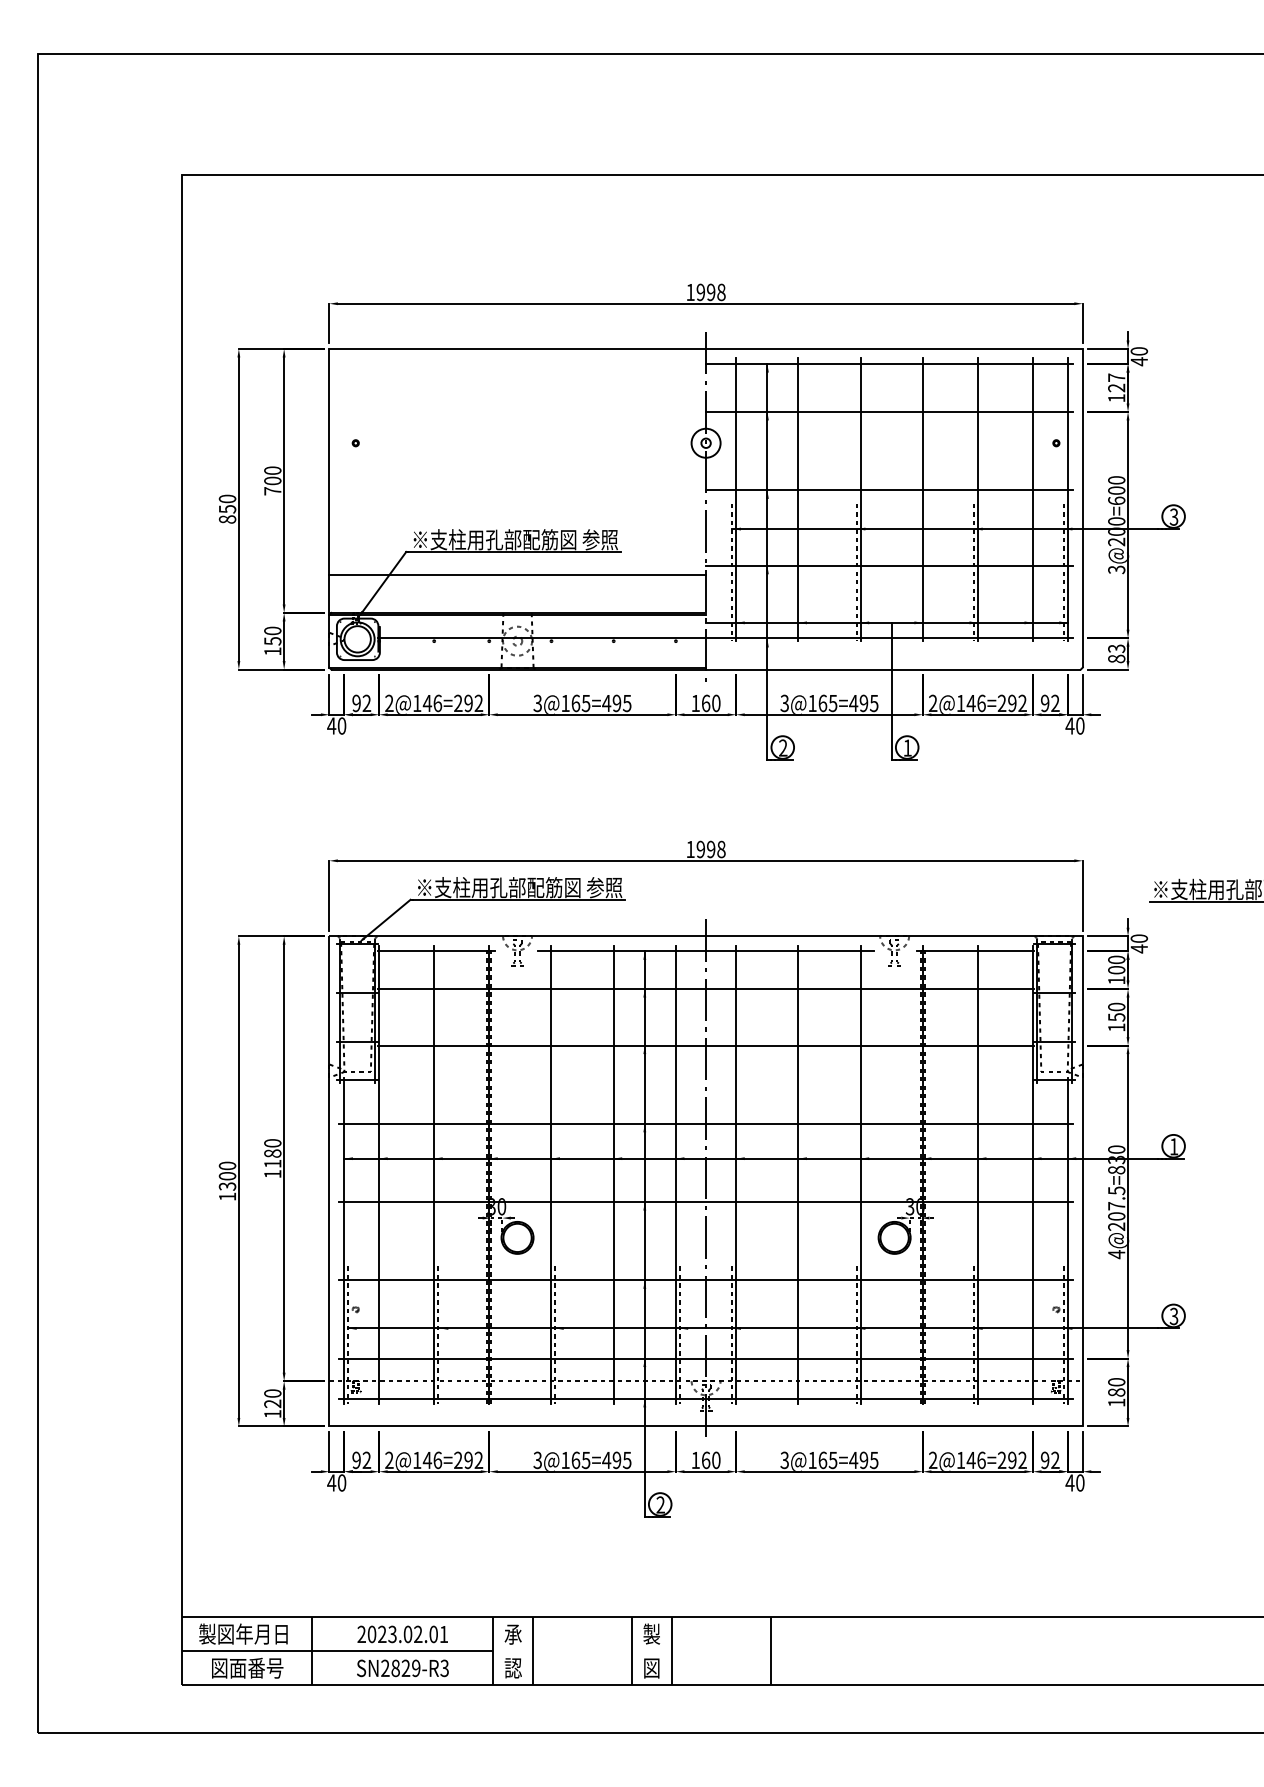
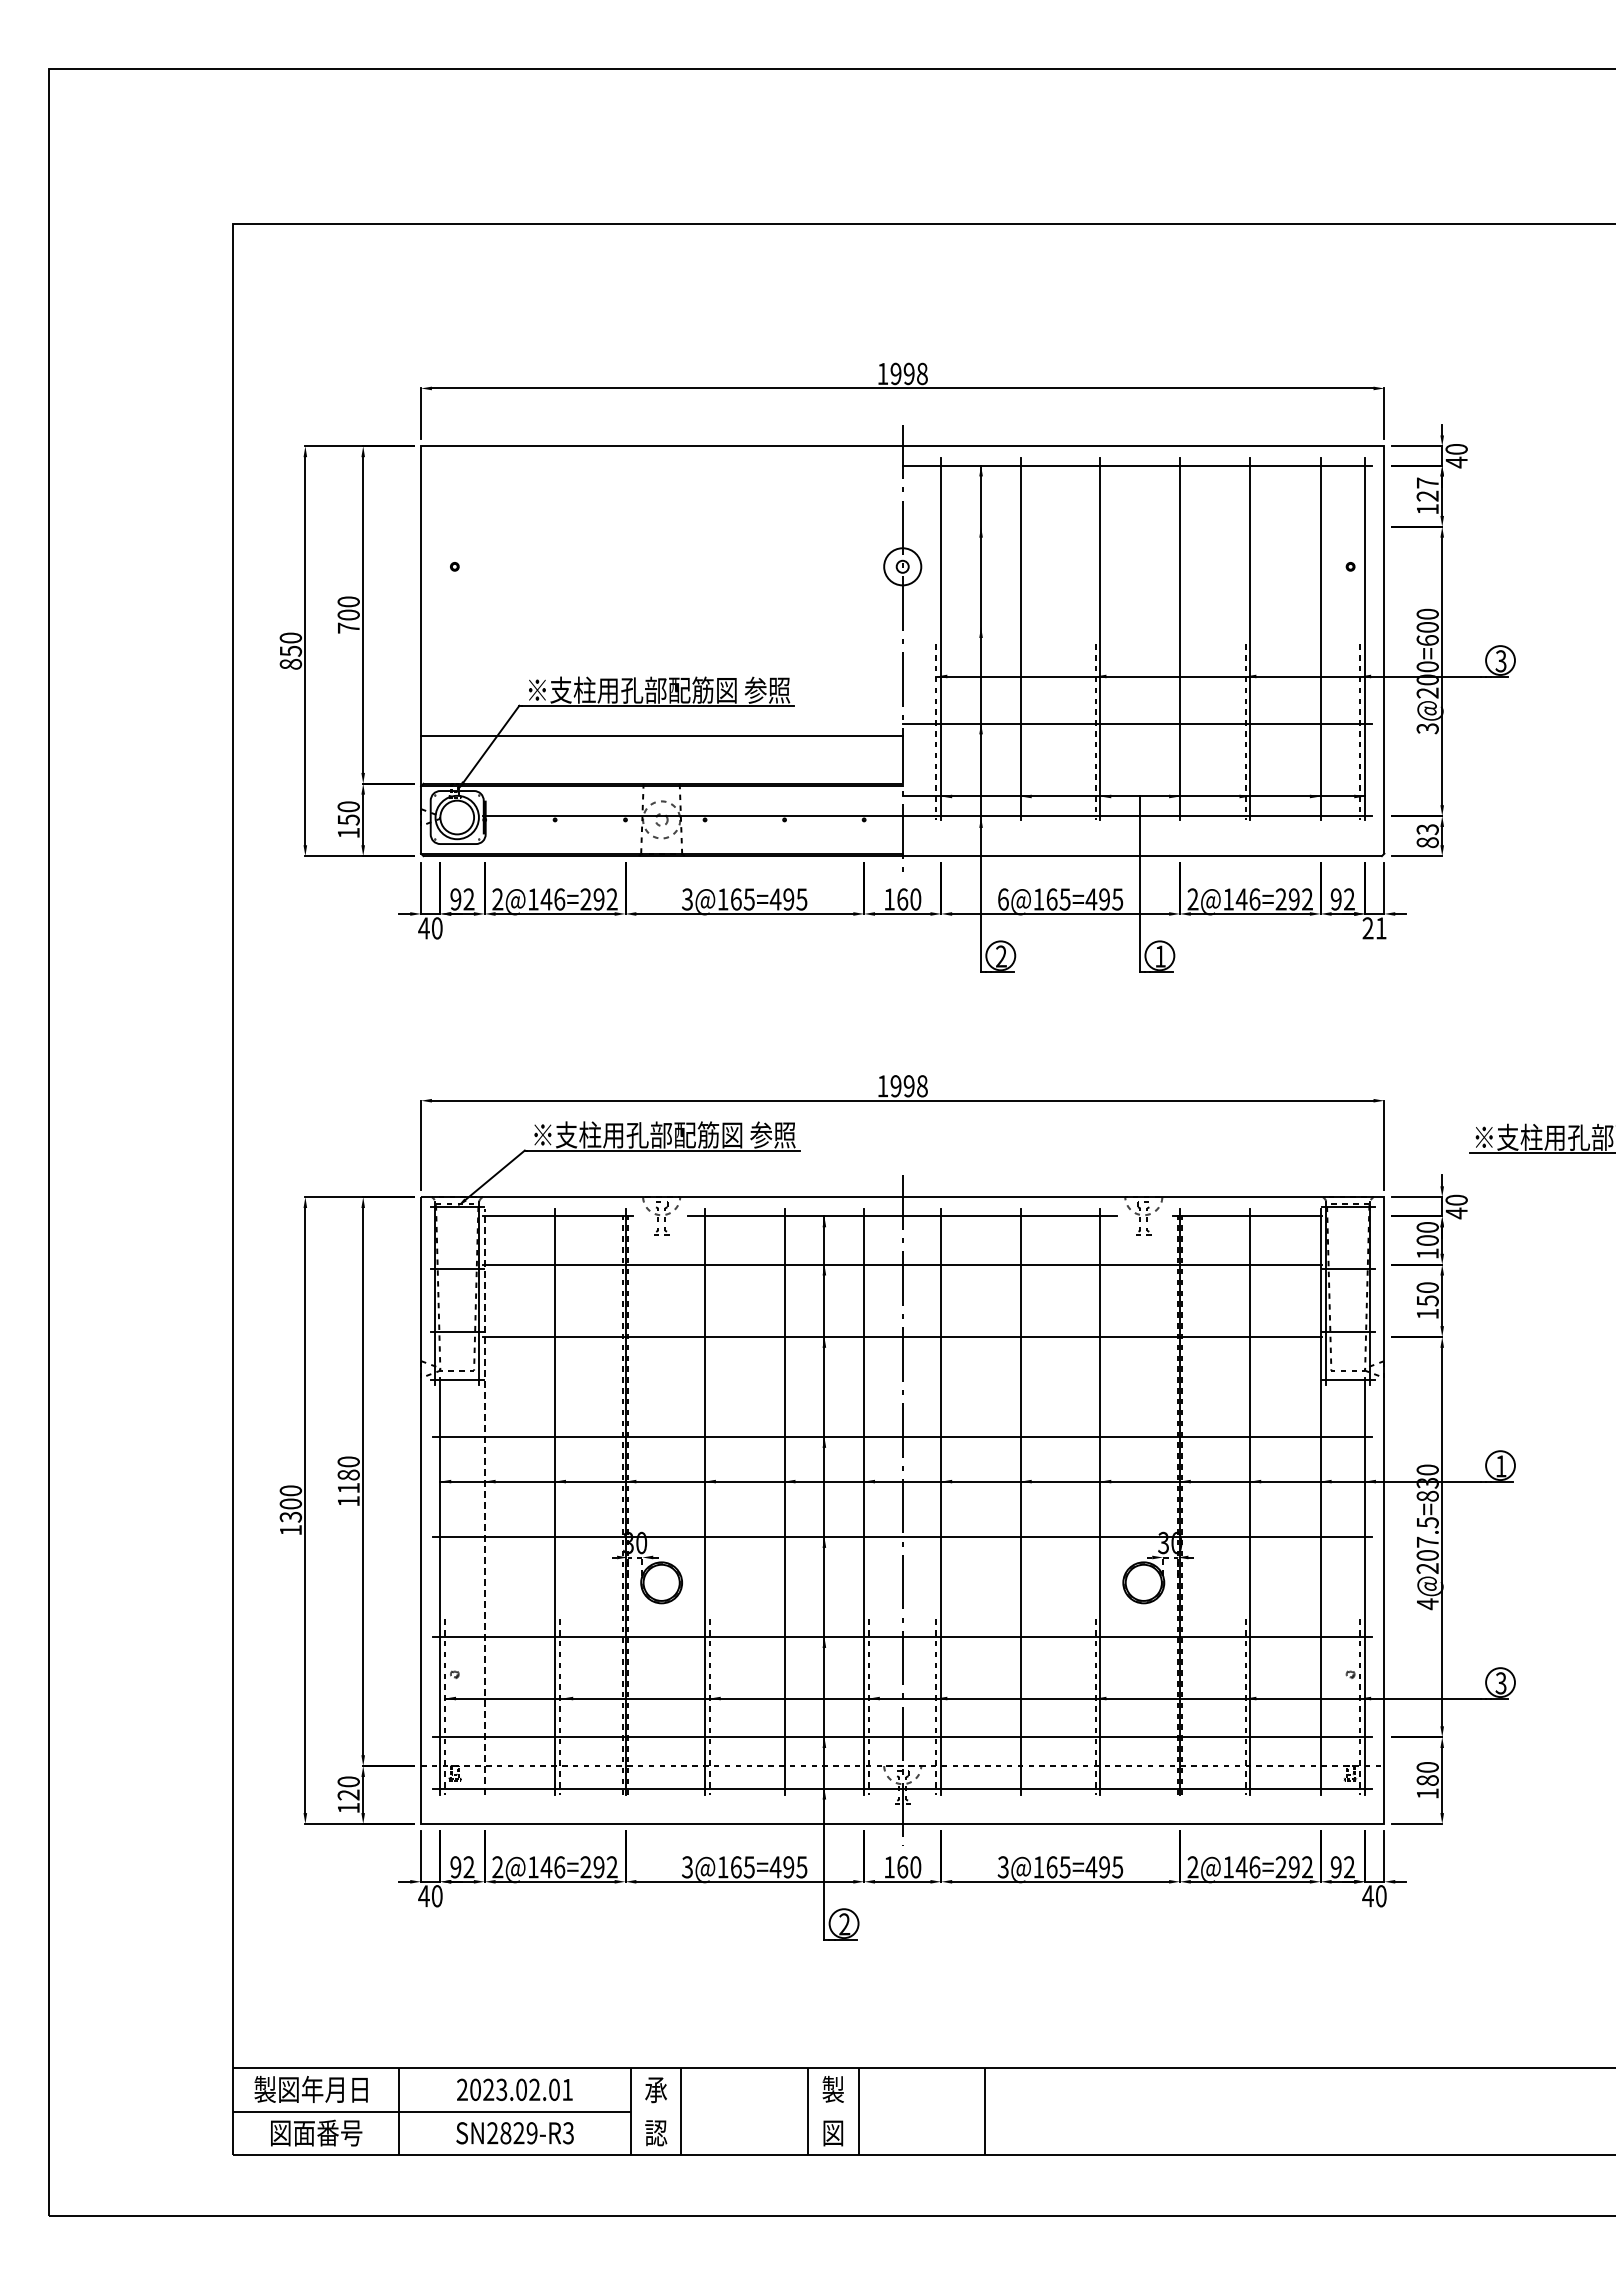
line: (889, 411) -> (1137, 526), removed
line: (889, 490) -> (1137, 627), removed
text: (784, 703) -> (1002, 899), 3@165=495 -> 6@165=495
text: (1075, 726) -> (1374, 928), 40 -> 21
line: (378, 1175) -> (484, 1502), solid -> dashed

